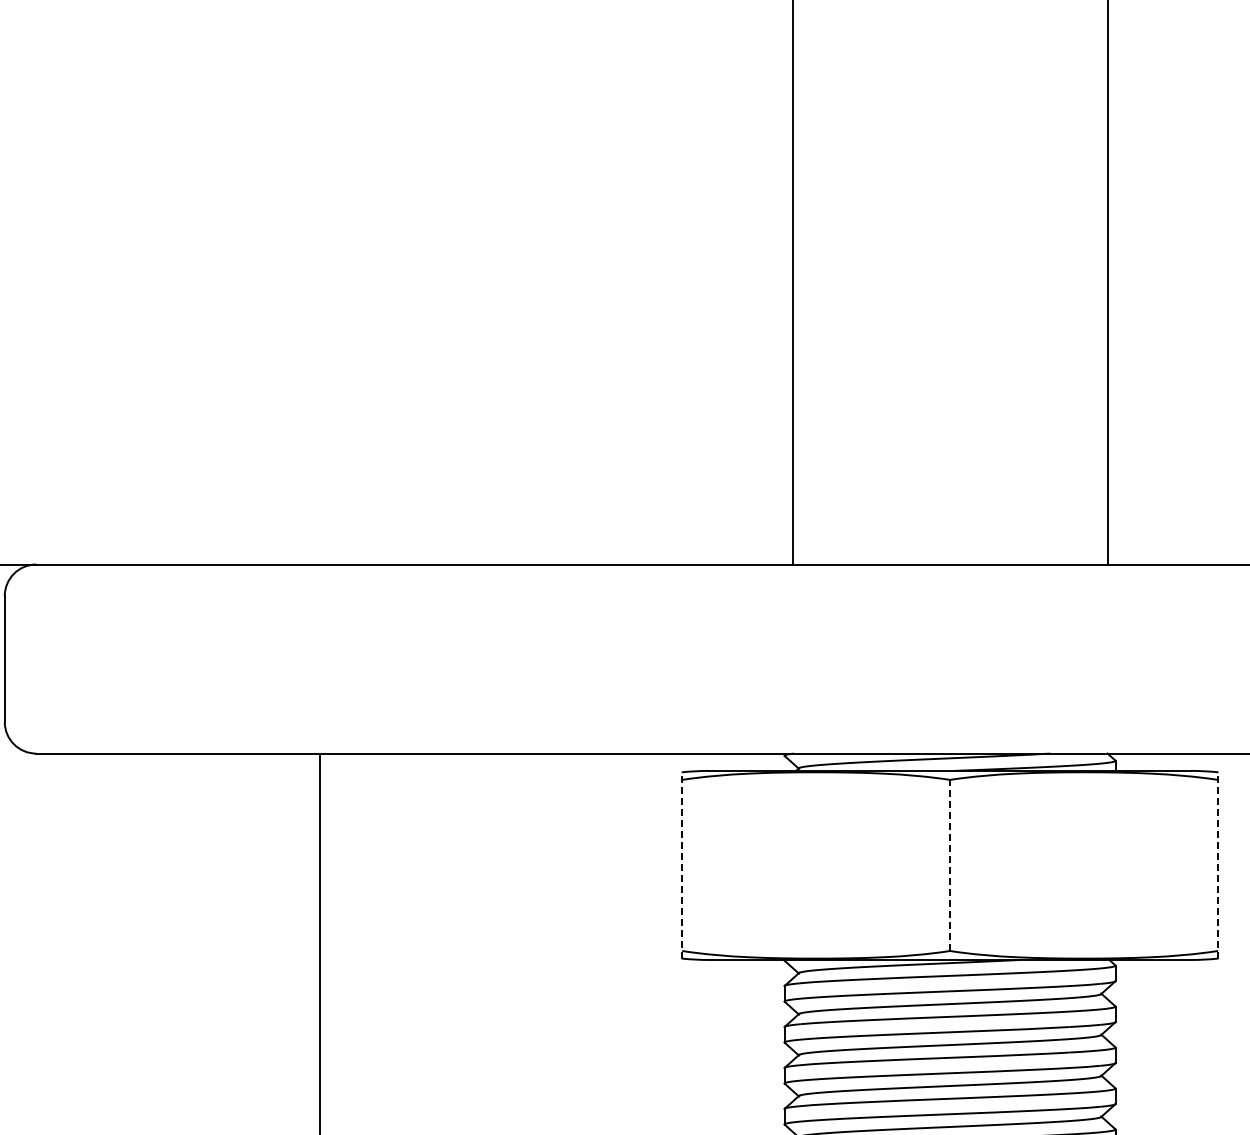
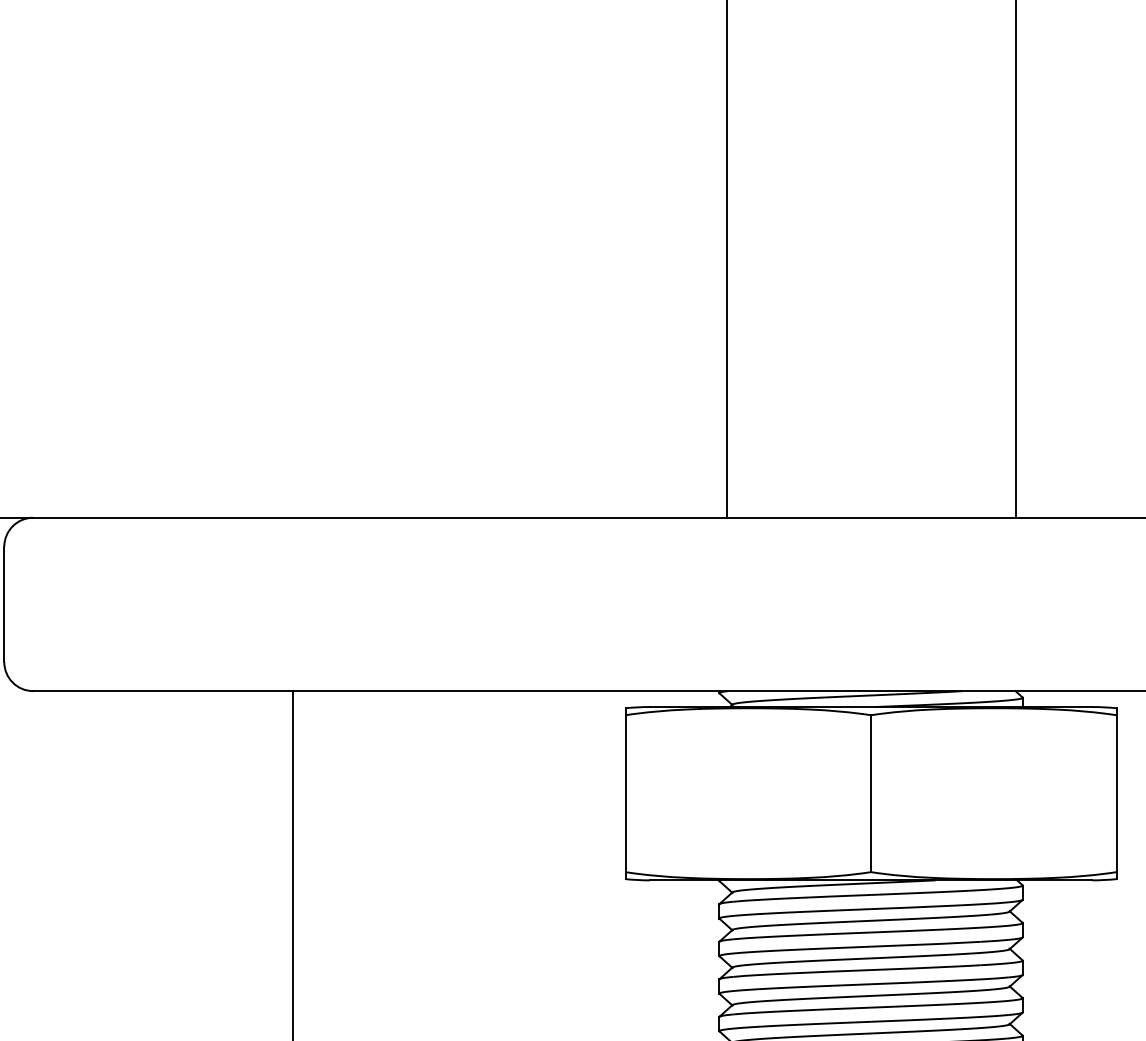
line: (682, 864) -> (625, 792), dashed -> solid
line: (1217, 864) -> (1116, 792), dashed -> solid
line: (950, 865) -> (871, 793), dashed -> solid

